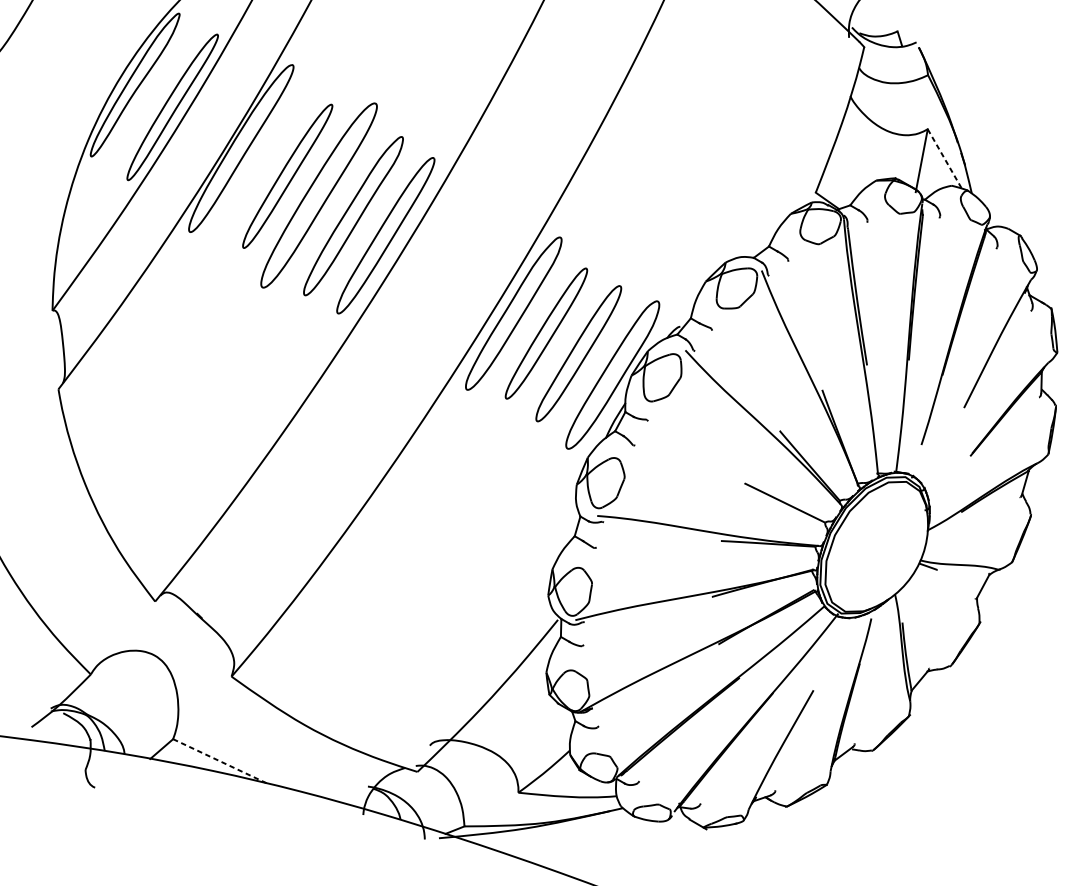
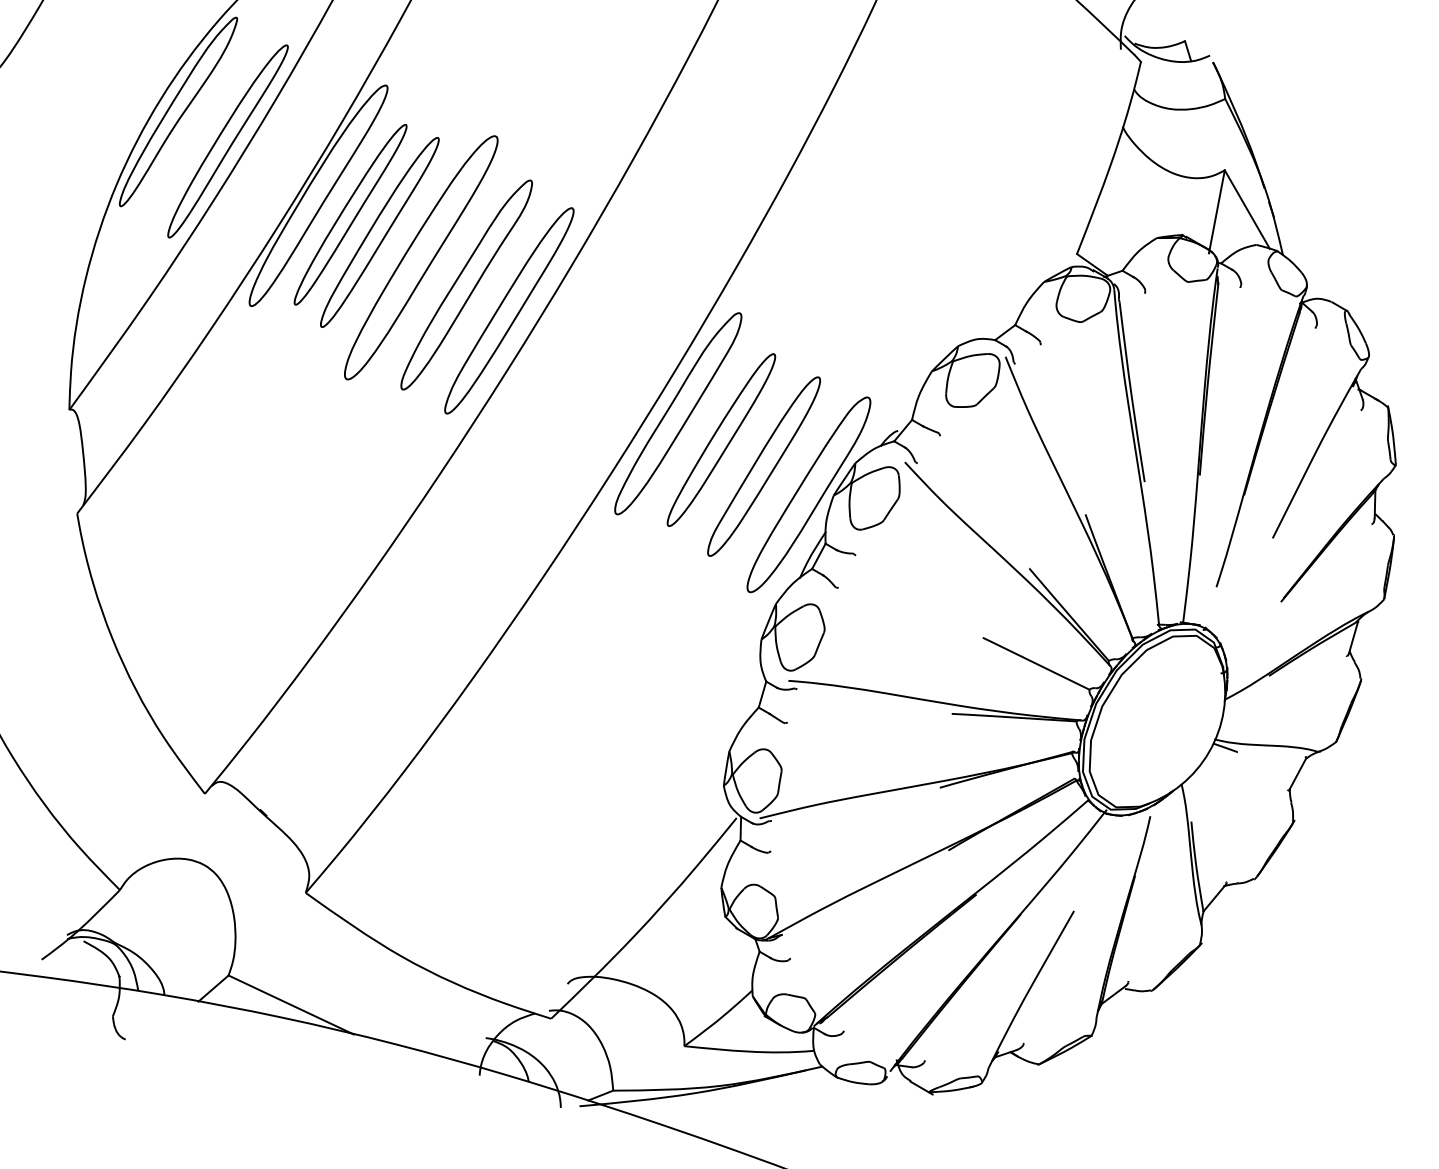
line: (944, 158) -> (1247, 209), dashed -> solid
part: (265, 162) -> (350, 214), added
line: (220, 761) -> (291, 1005), dashed -> solid

